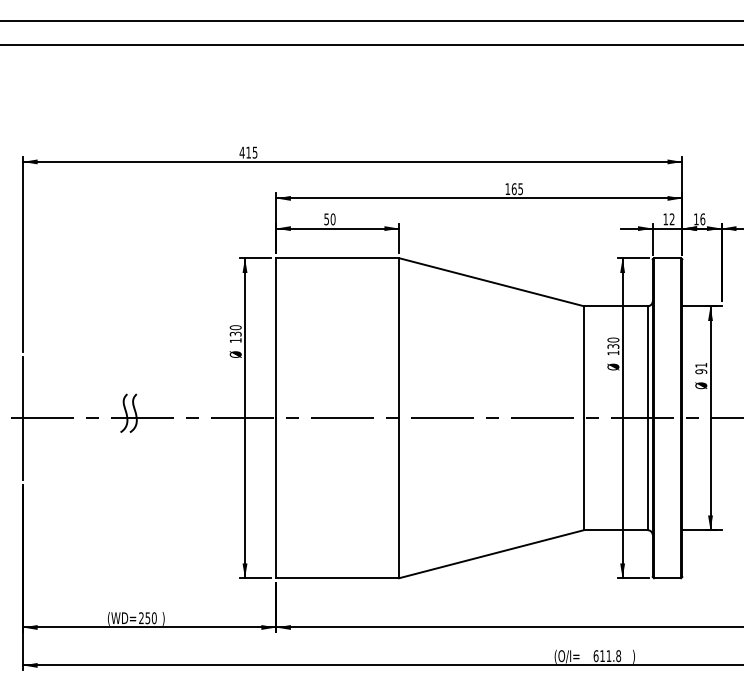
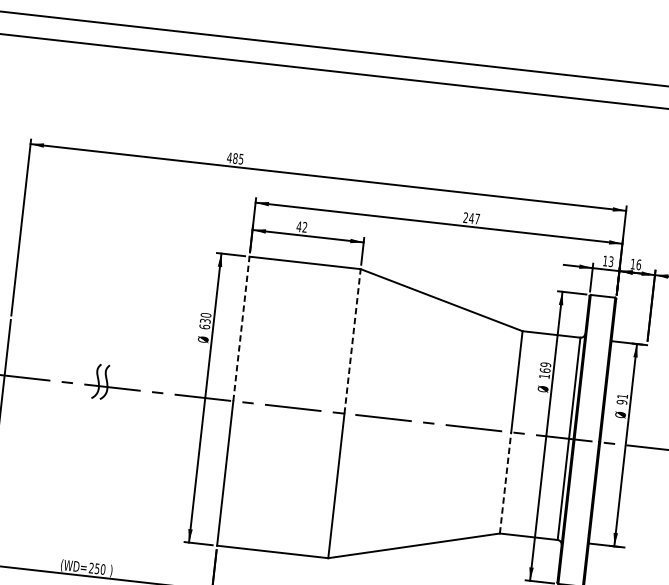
text: (248, 152) -> (235, 158), 415 -> 485
text: (513, 189) -> (470, 218), 165 -> 247
text: (329, 219) -> (301, 227), 50 -> 42
text: (671, 219) -> (610, 261), 12 -> 13
line: (276, 337) -> (241, 328), solid -> dashed
line: (399, 337) -> (352, 340), solid -> dashed
text: (235, 340) -> (204, 326), 130 -> 630
text: (613, 342) -> (545, 366), 130 -> 169
line: (583, 473) -> (505, 482), solid -> dashed

